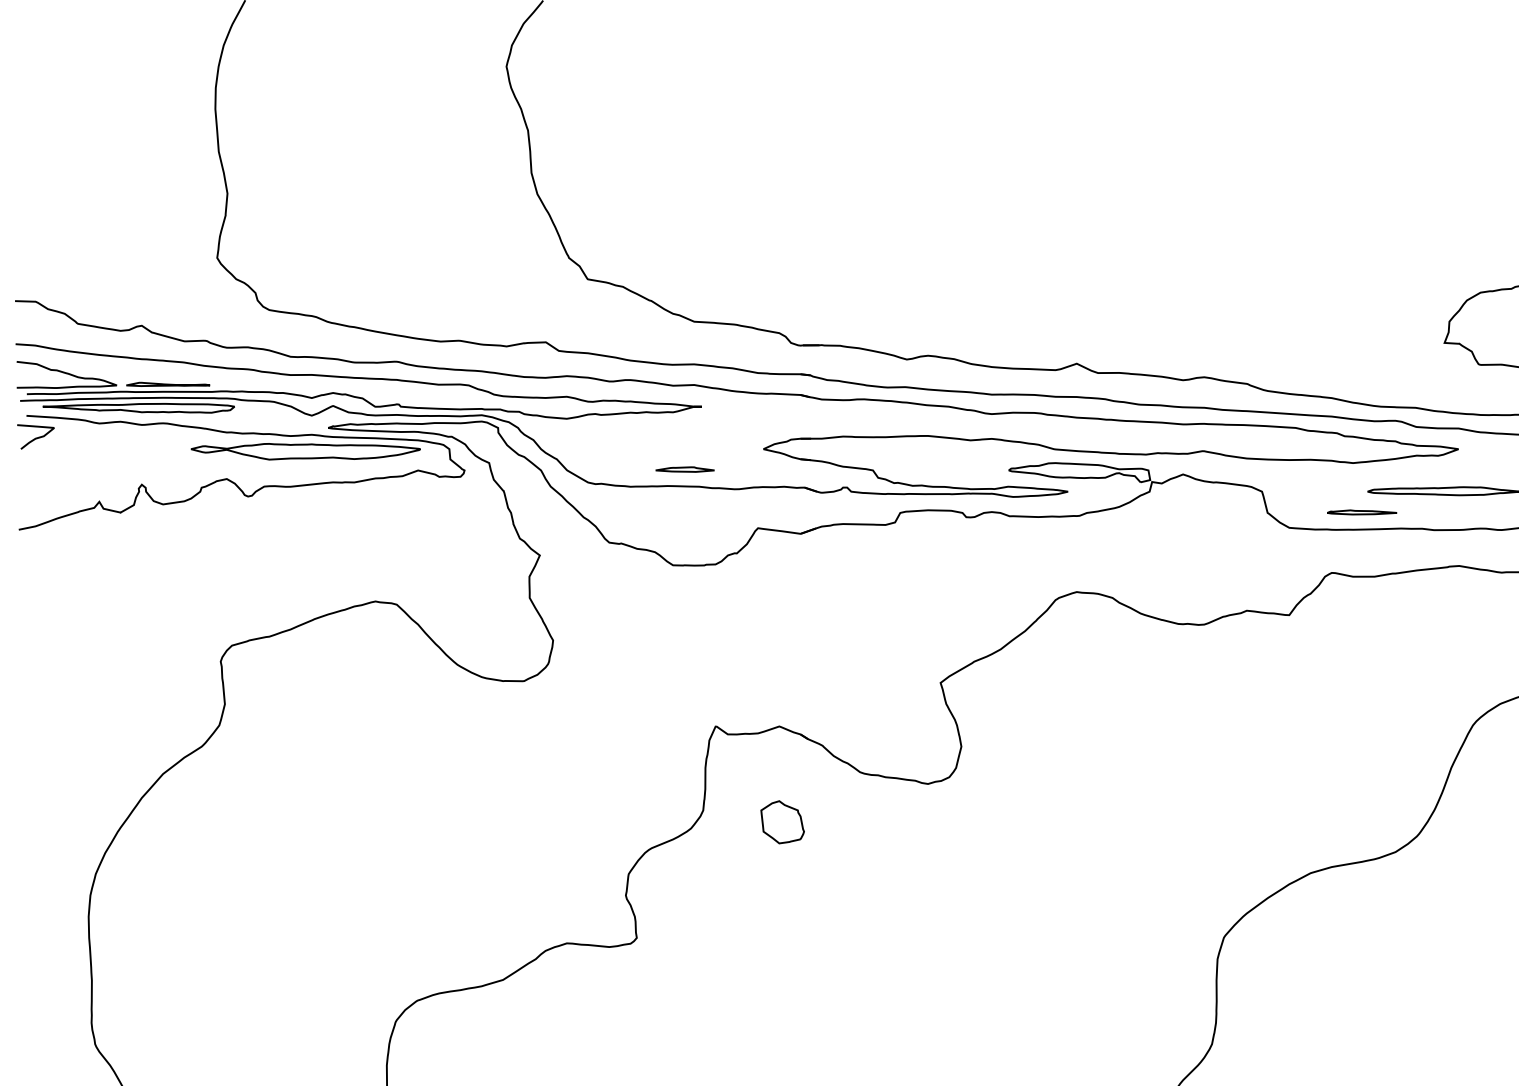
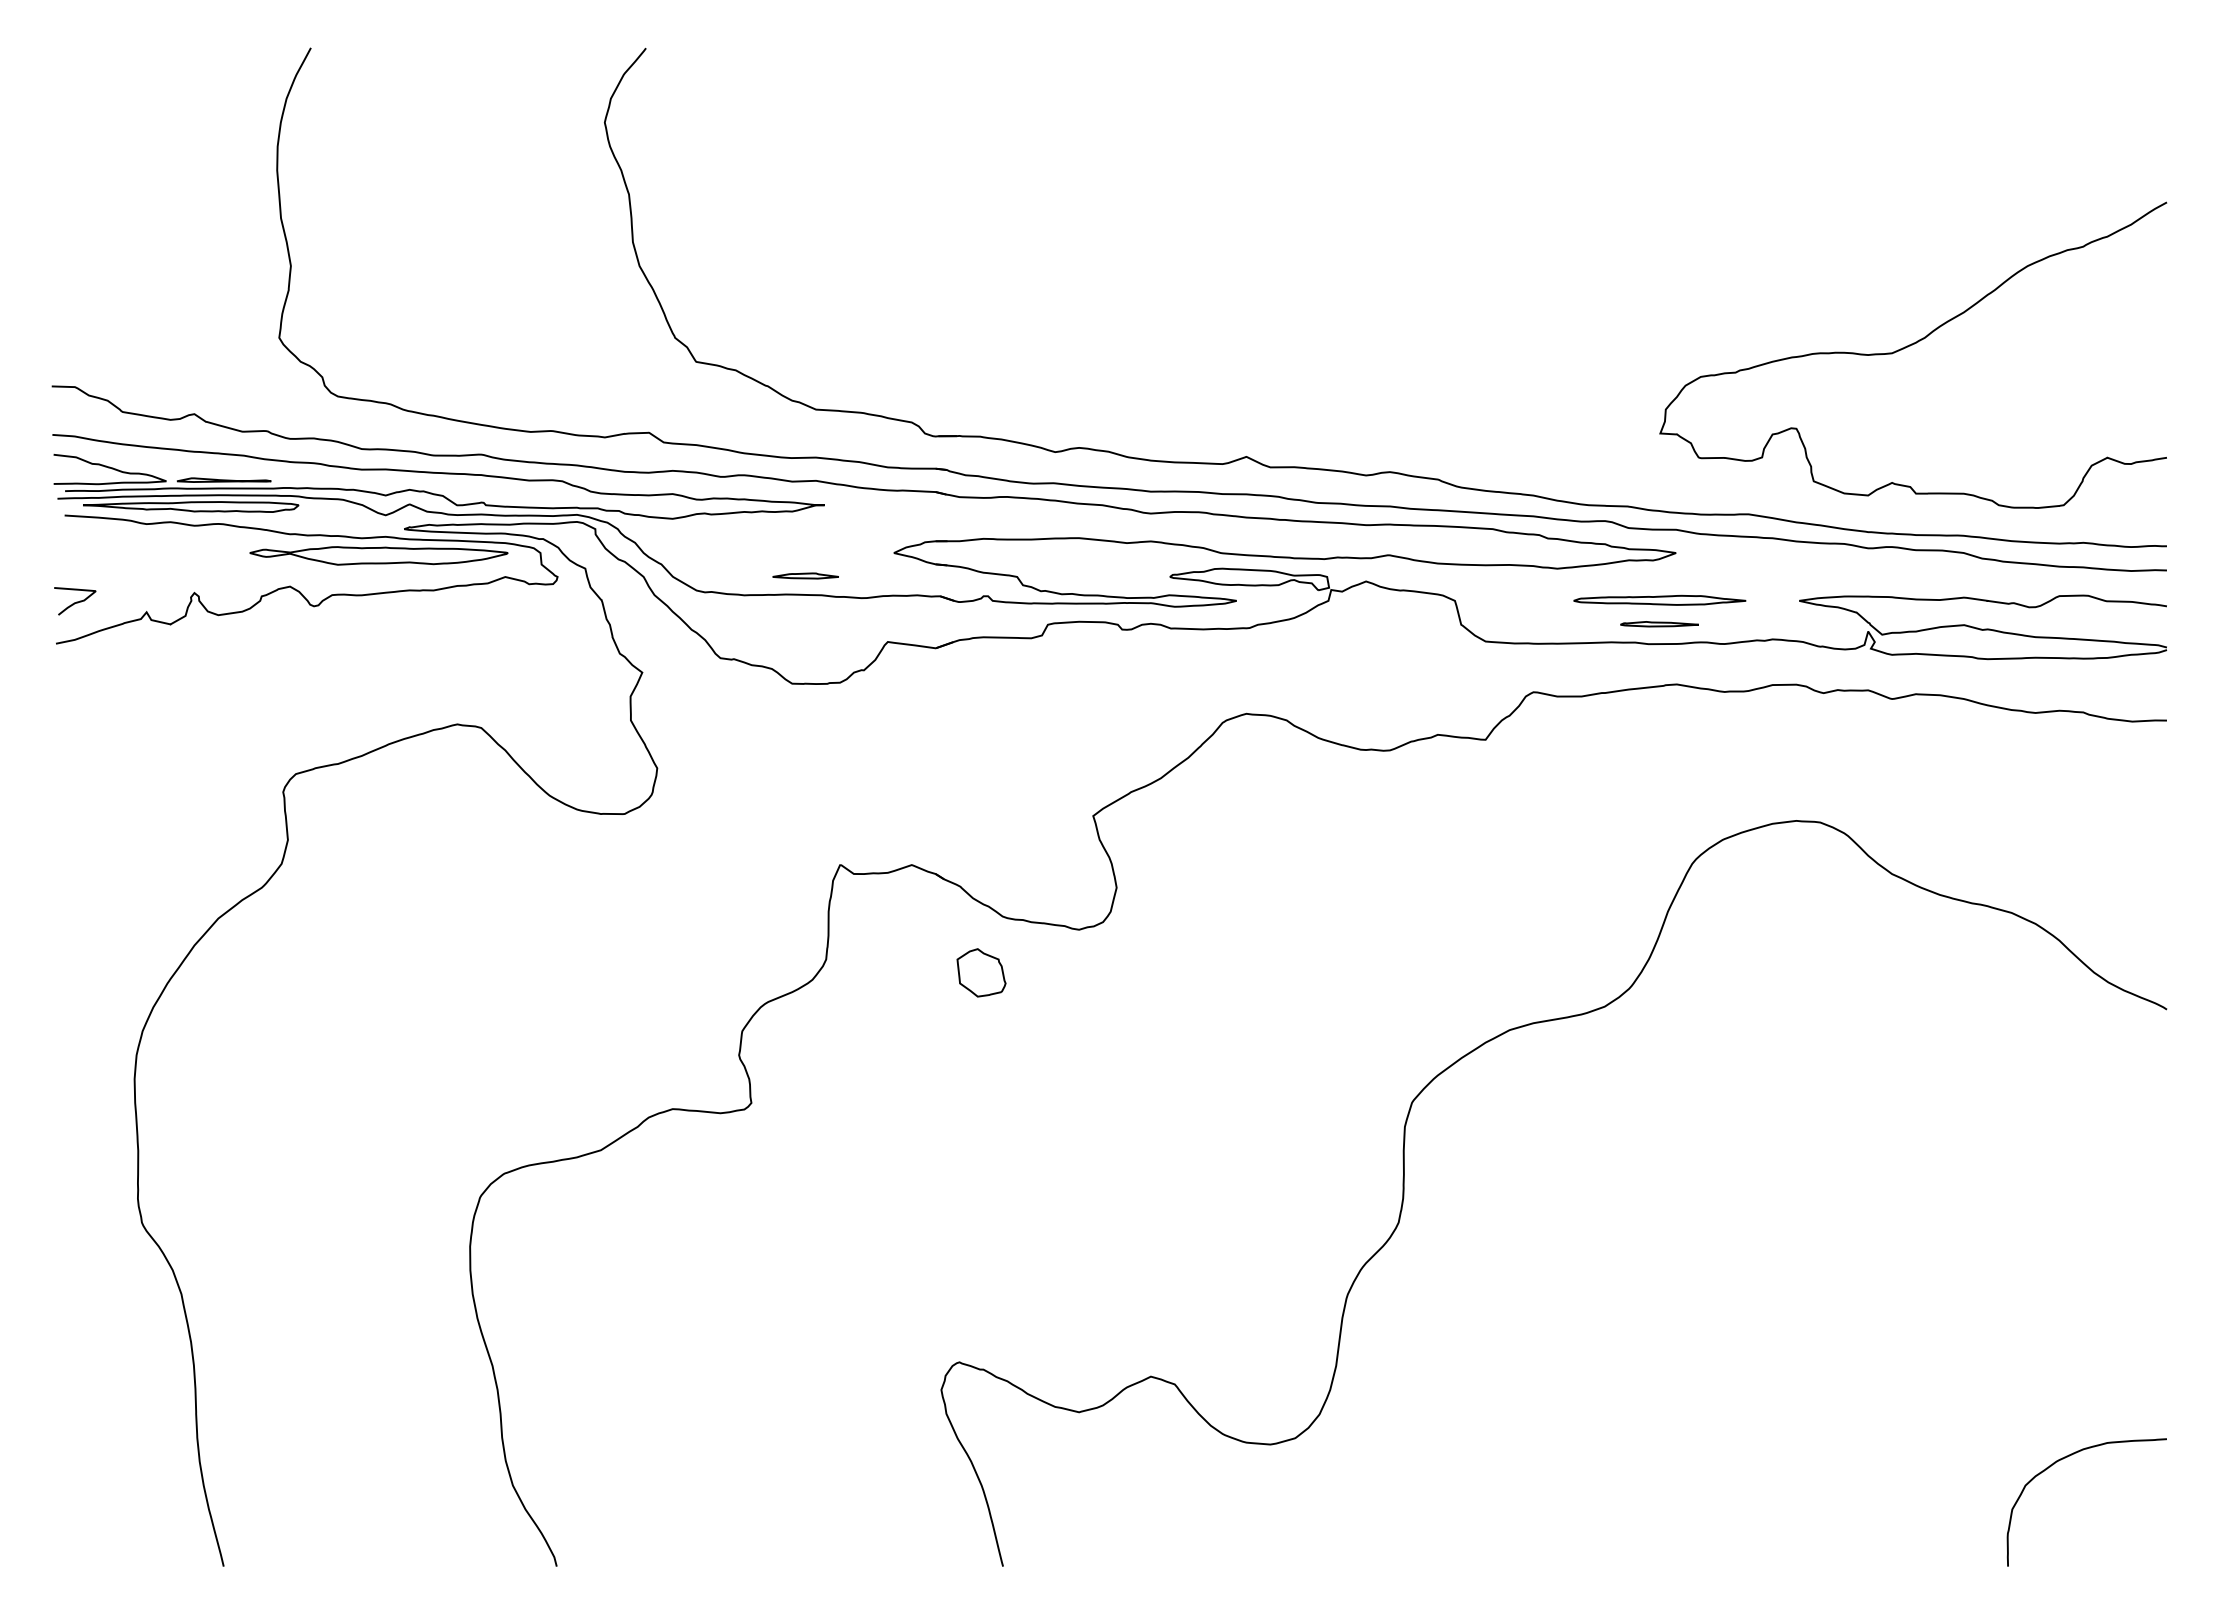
curve: (37, 437) -> (76, 601), moved
part: (1362, 512) -> (1659, 624), moved
part: (782, 821) -> (981, 972), moved

